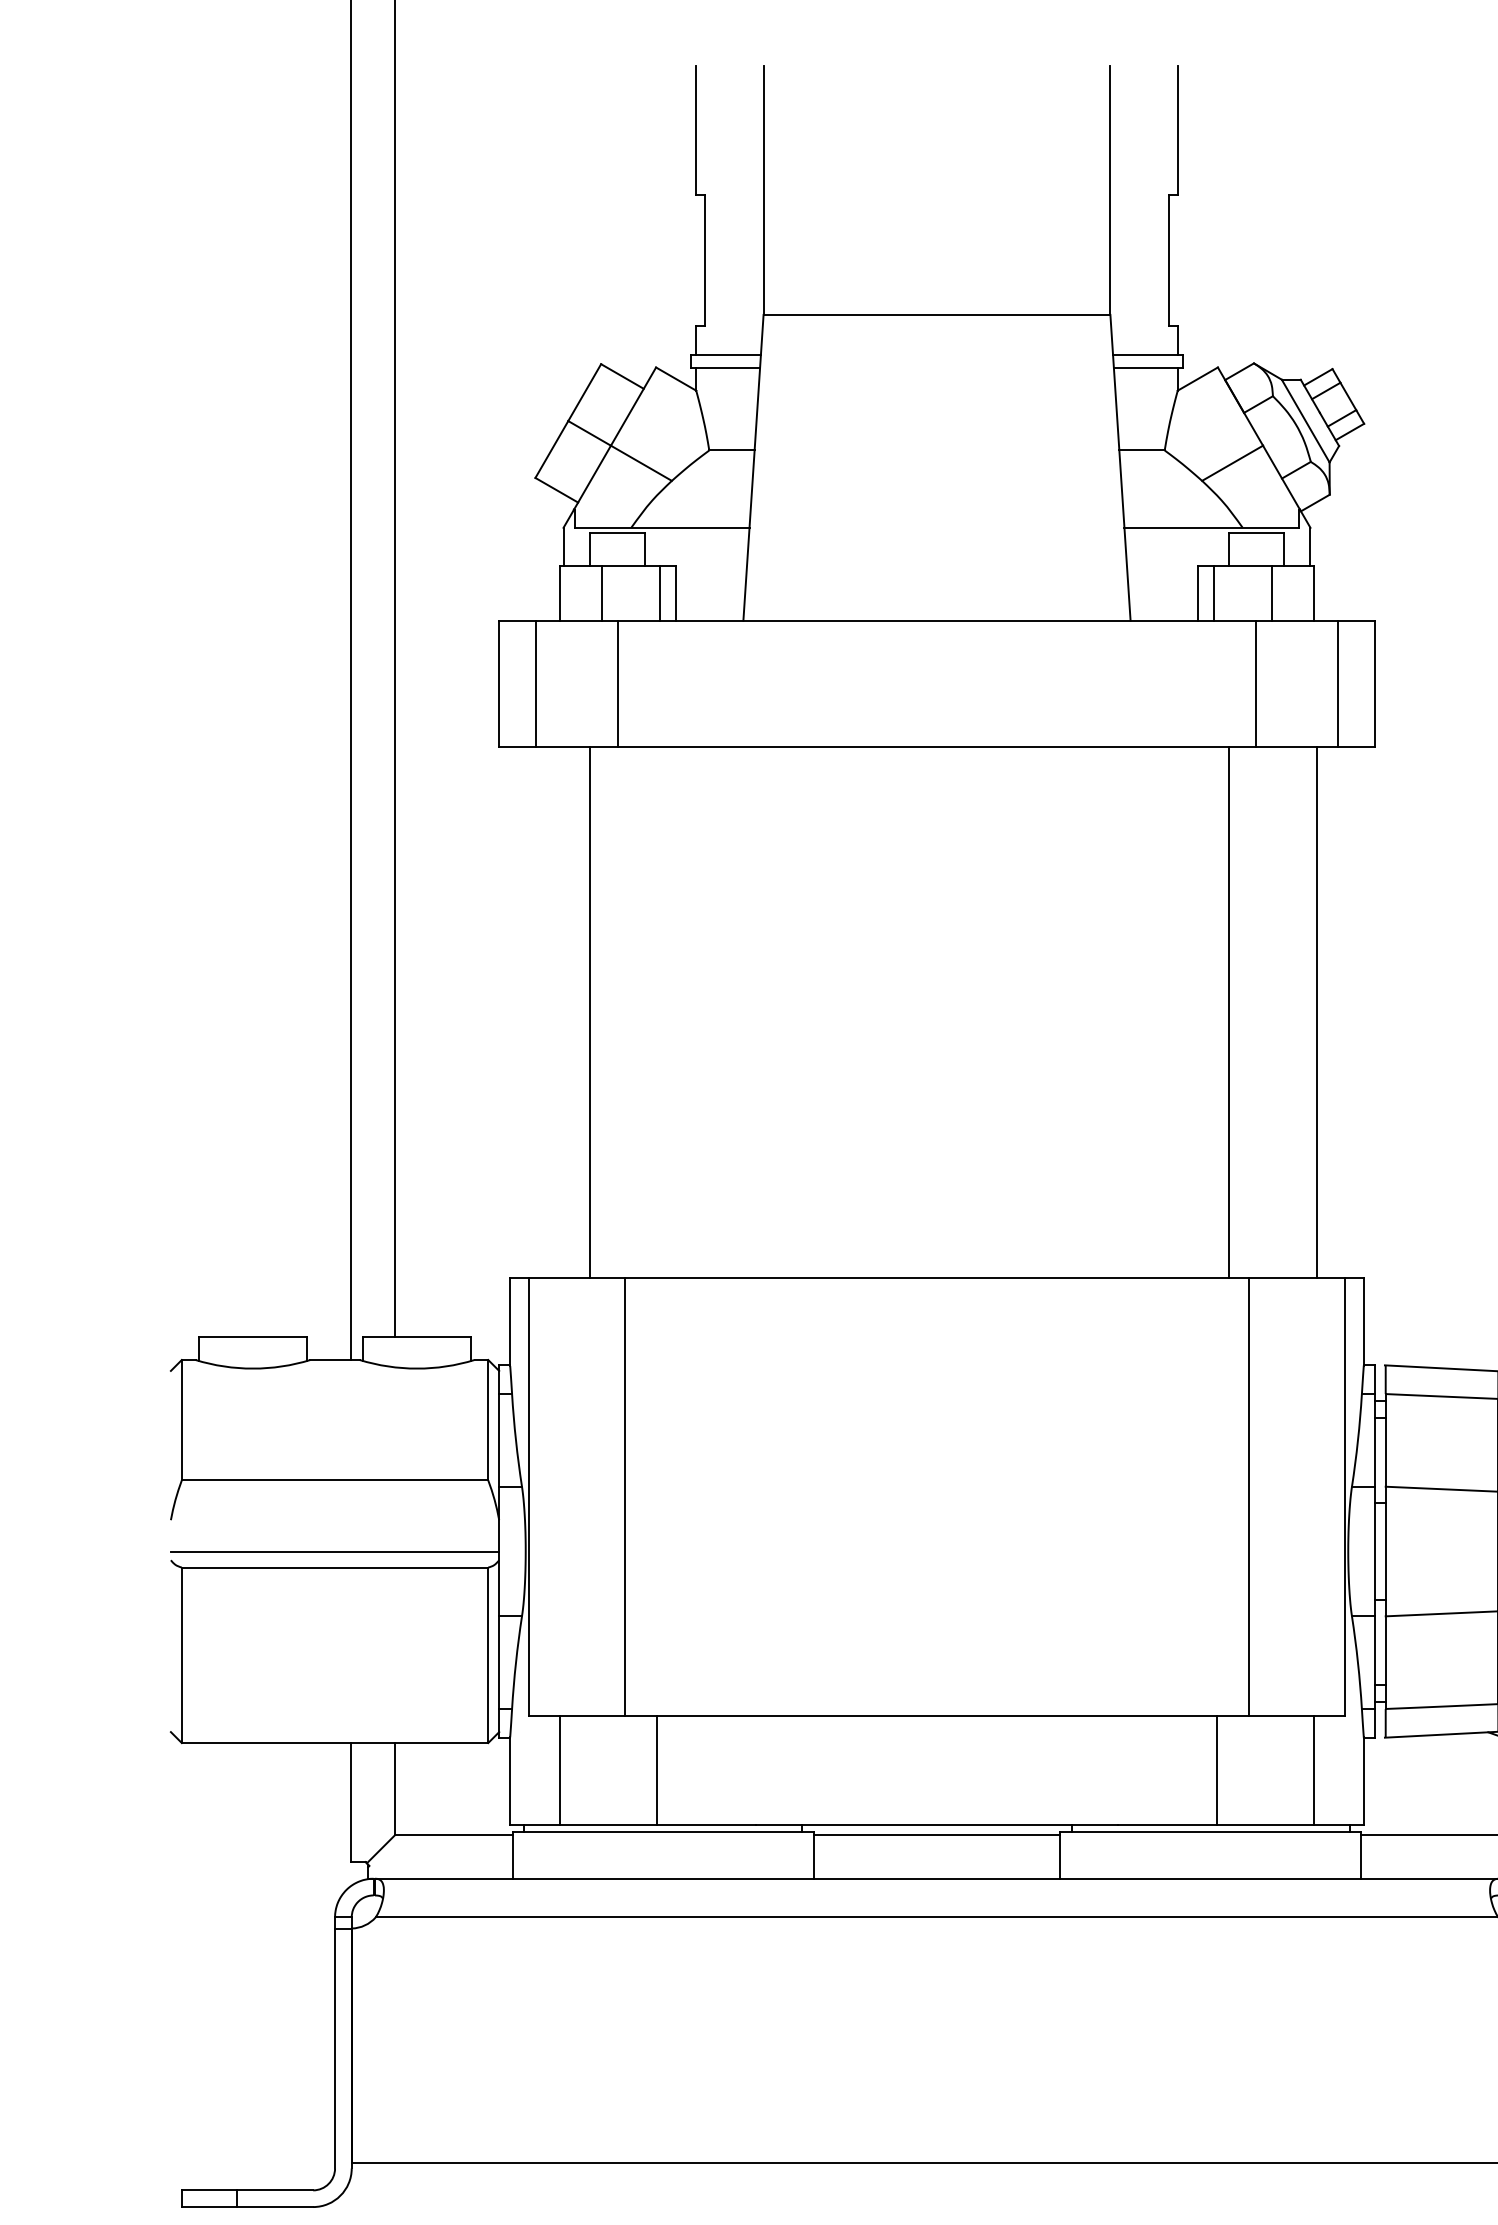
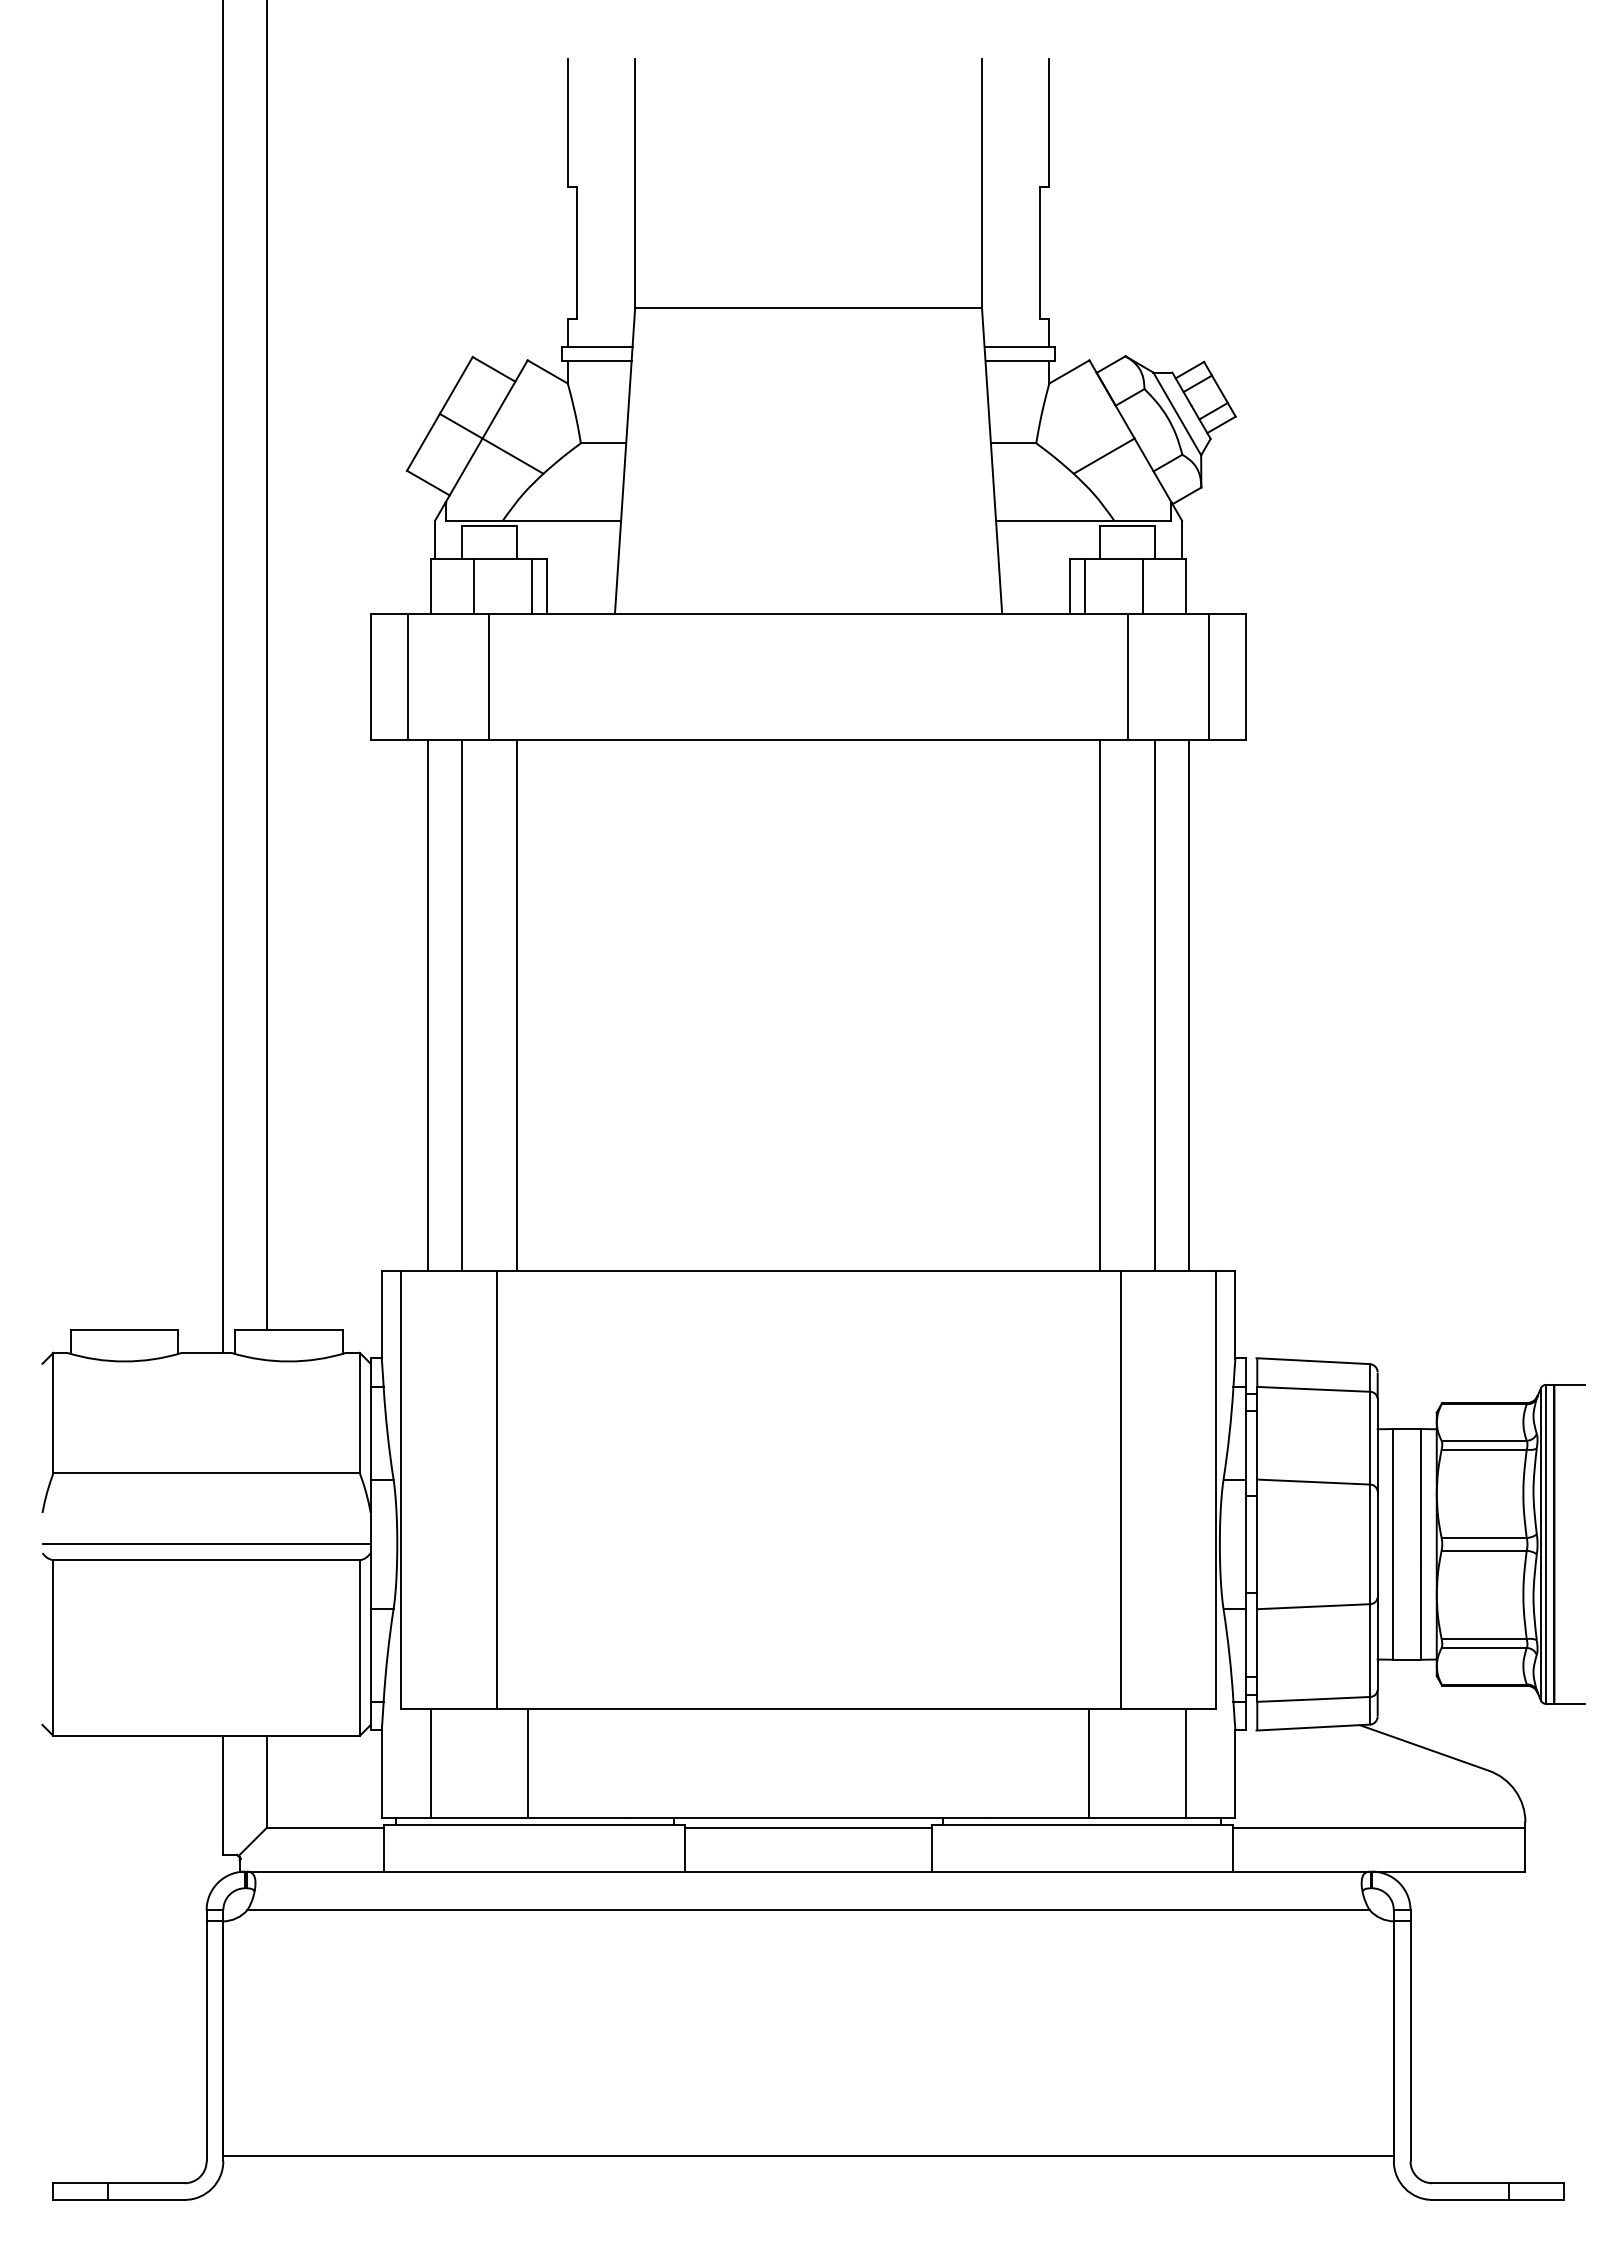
line: (556, 1011) -> (428, 1004), added
line: (644, 1011) -> (516, 1004), added
line: (1283, 1011) -> (1155, 1004), added

